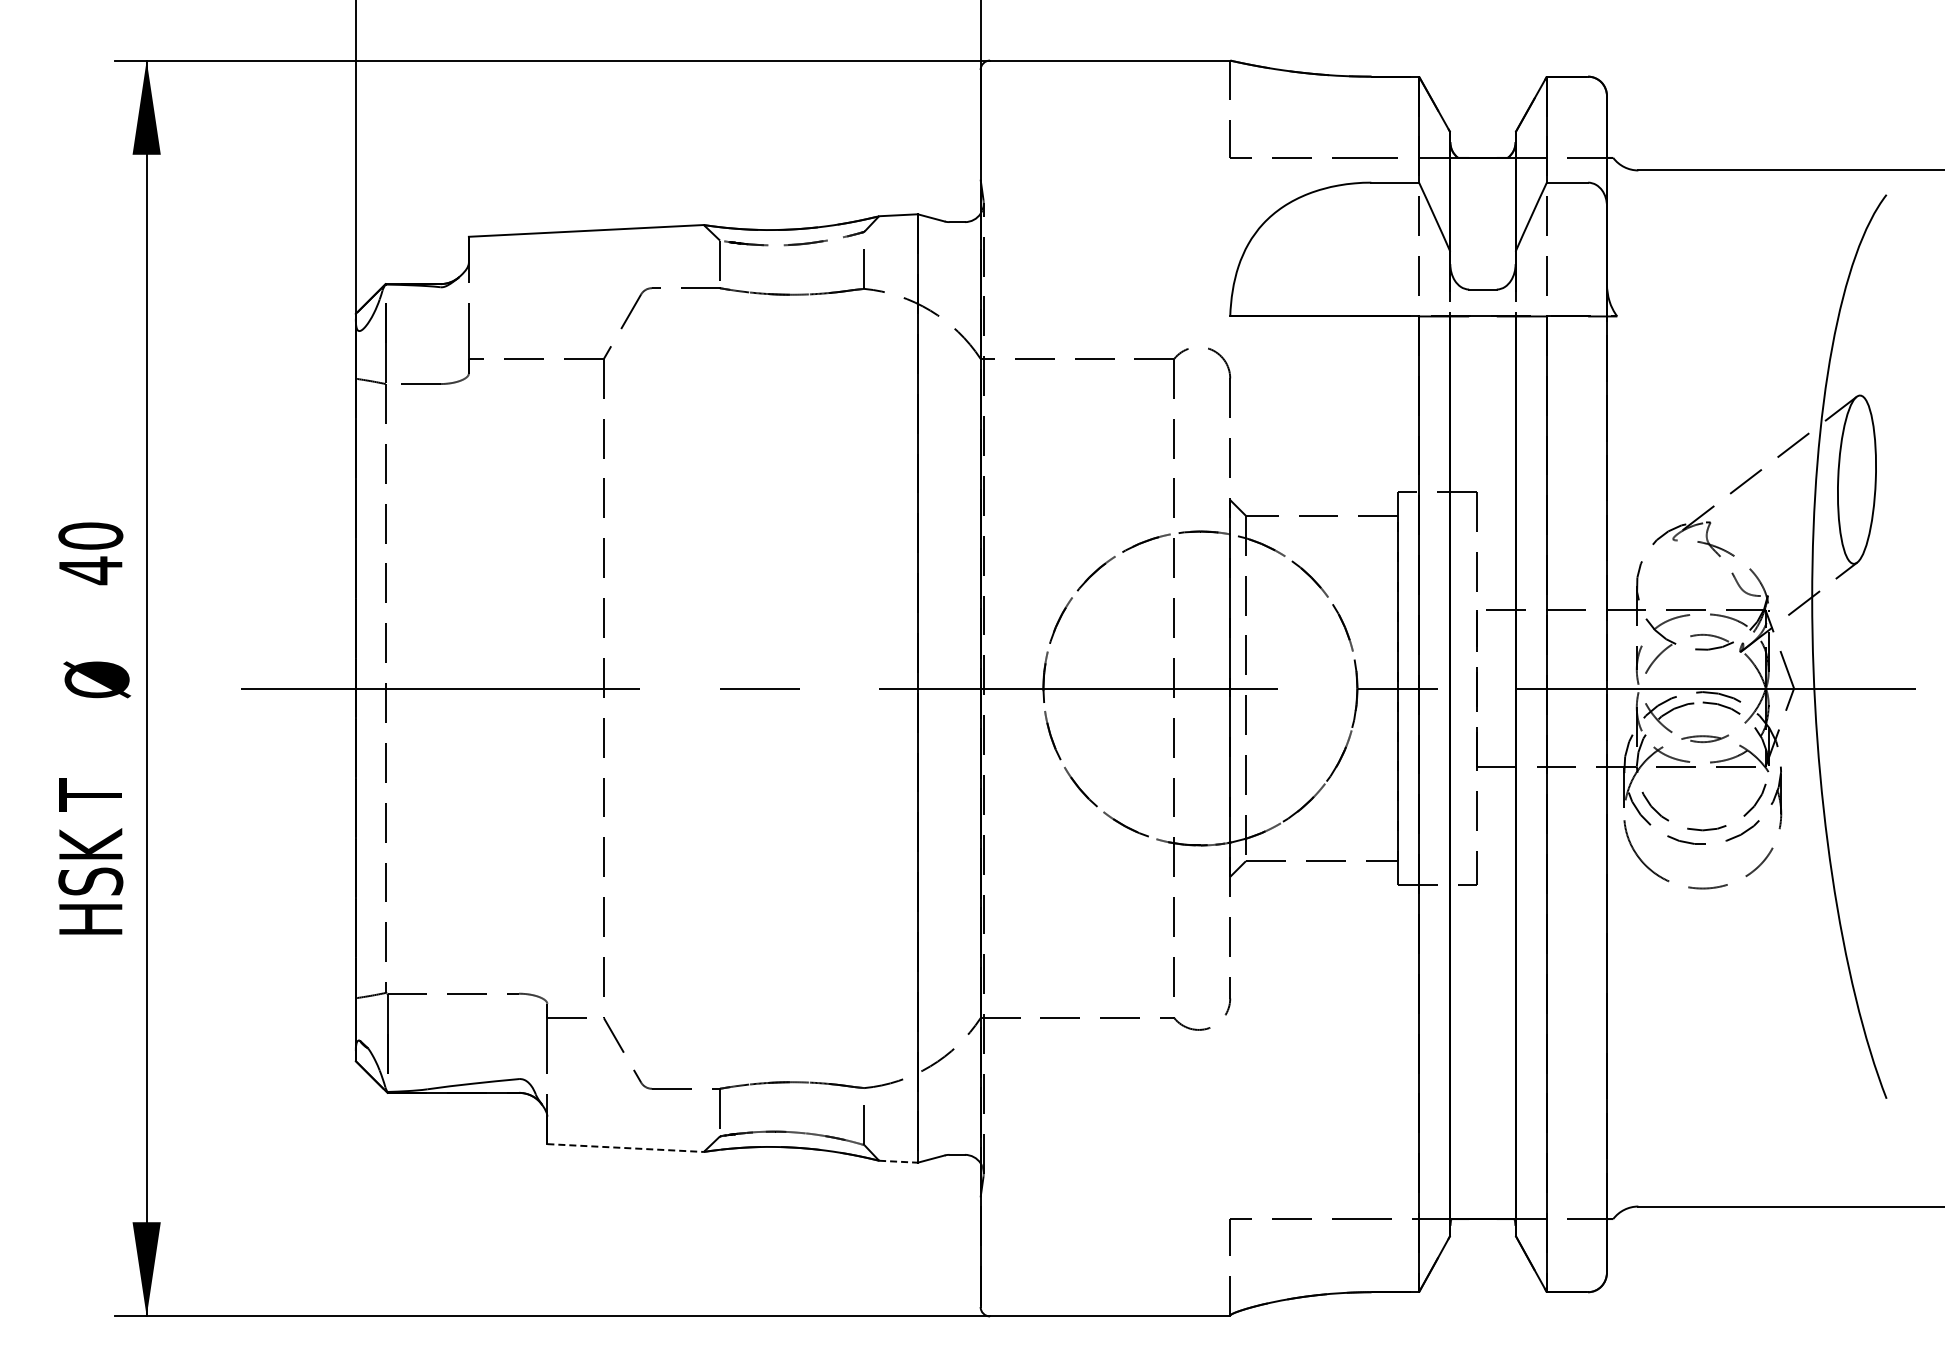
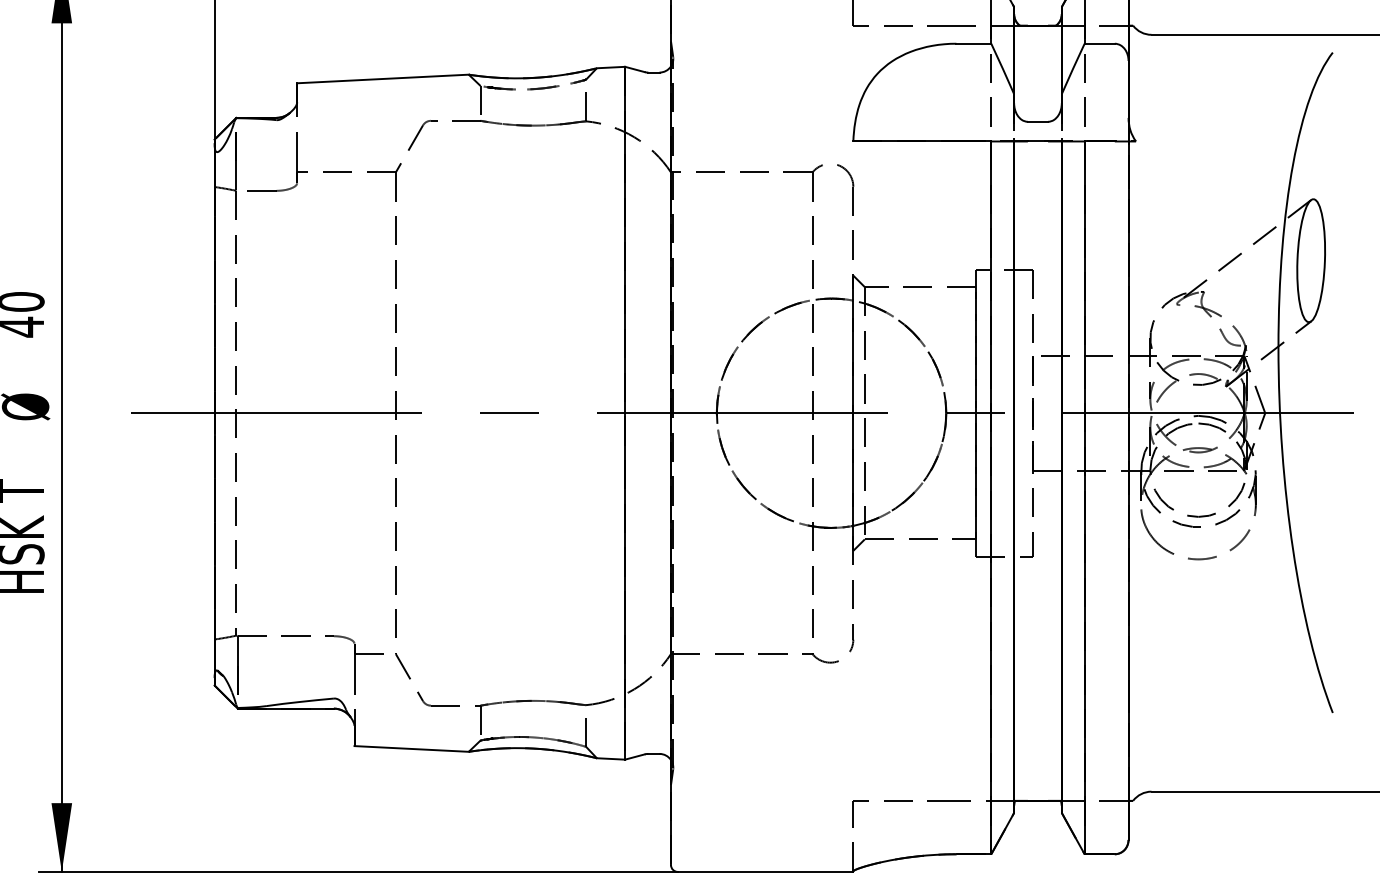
line: (626, 1148) -> (412, 749), dashed -> solid
line: (898, 1161) -> (611, 758), dashed -> solid

